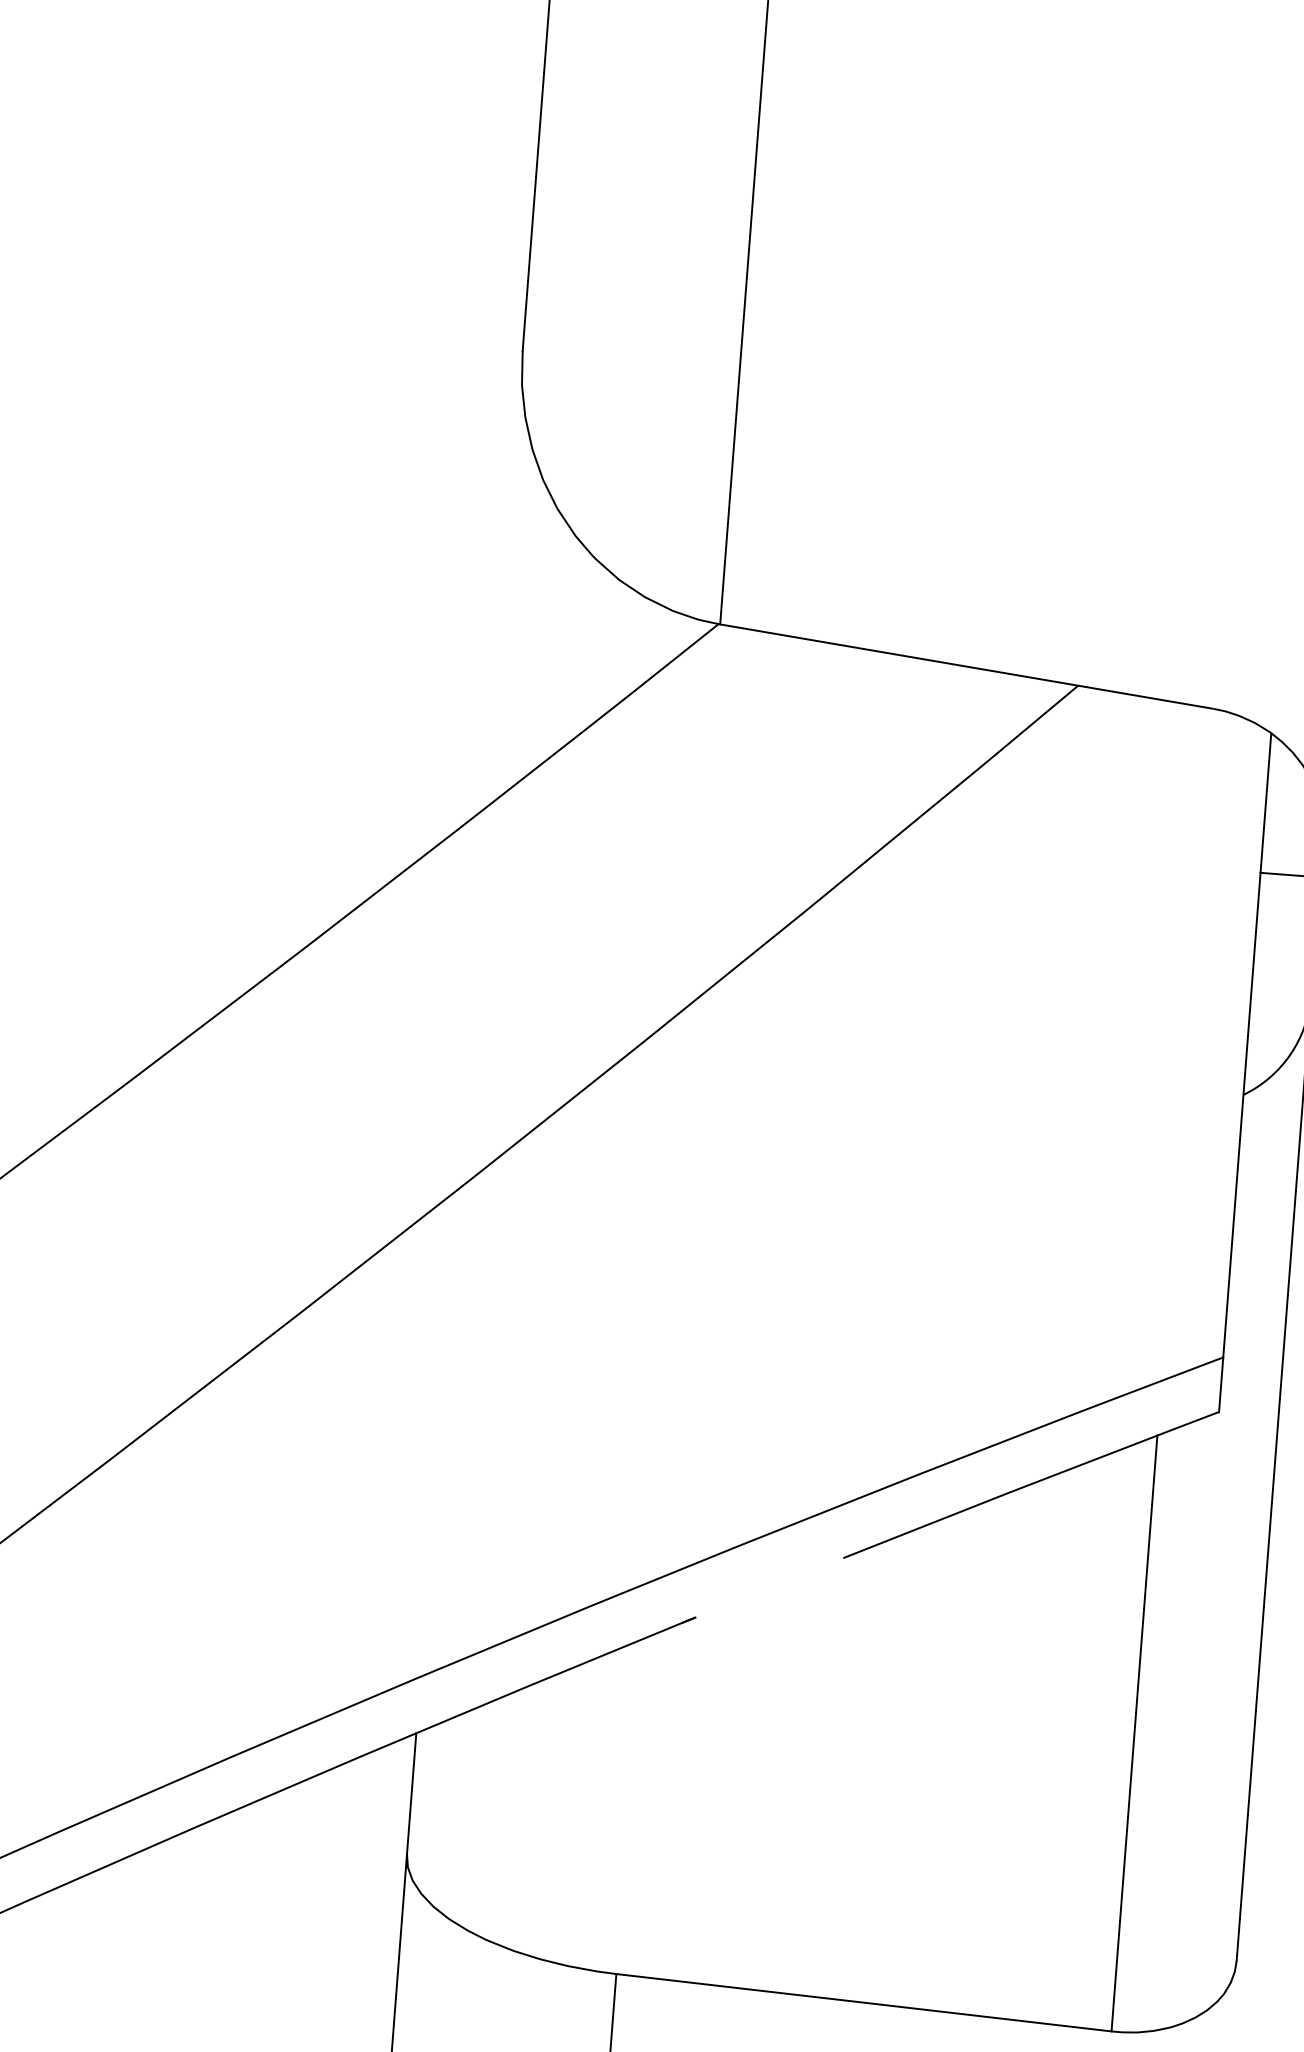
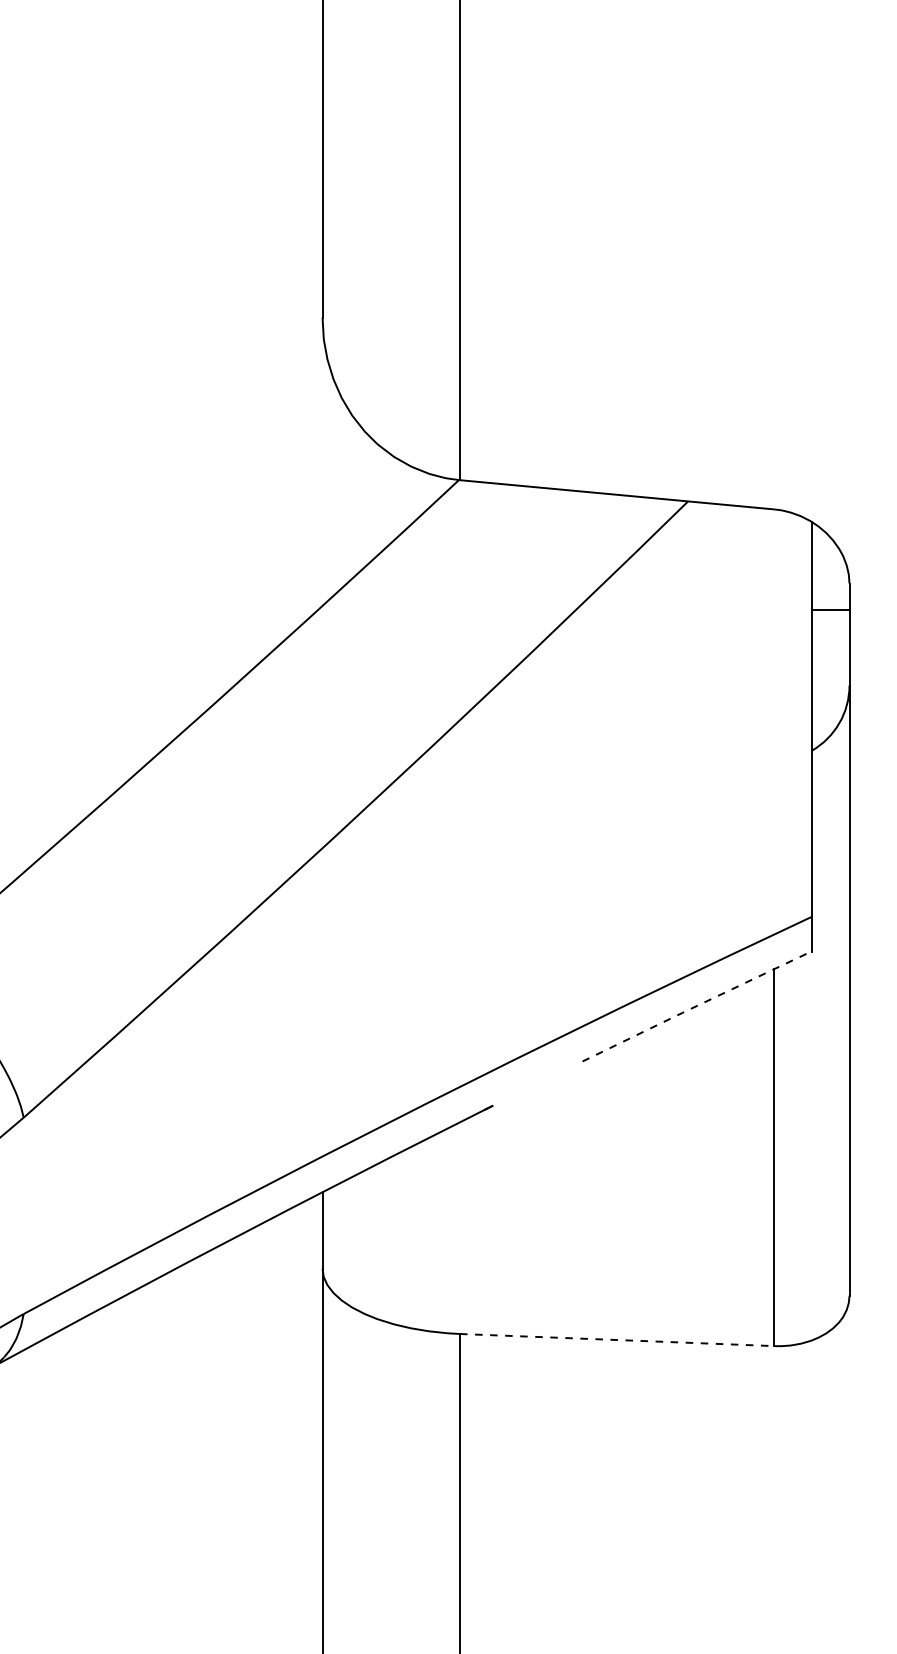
line: (1031, 1483) -> (697, 1005), solid -> dashed
line: (864, 2003) -> (617, 1340), solid -> dashed

